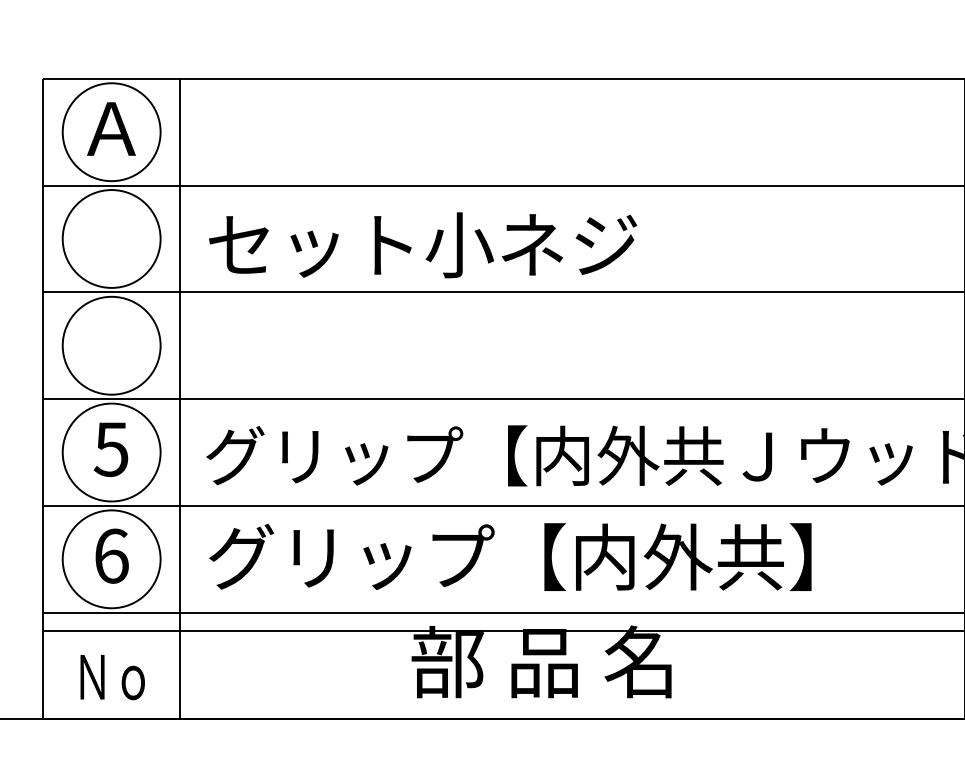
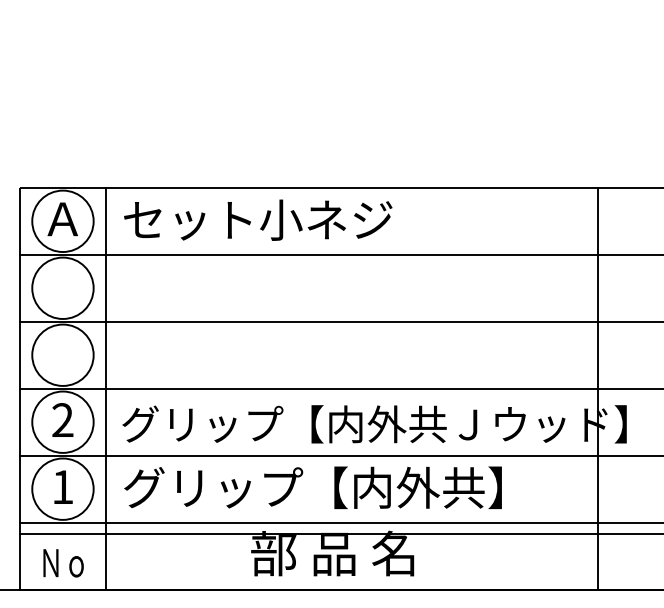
text: (423, 244) -> (258, 219), moved
text: (110, 449) -> (62, 420), 5 -> 2
text: (112, 556) -> (63, 487), 6 -> 1

